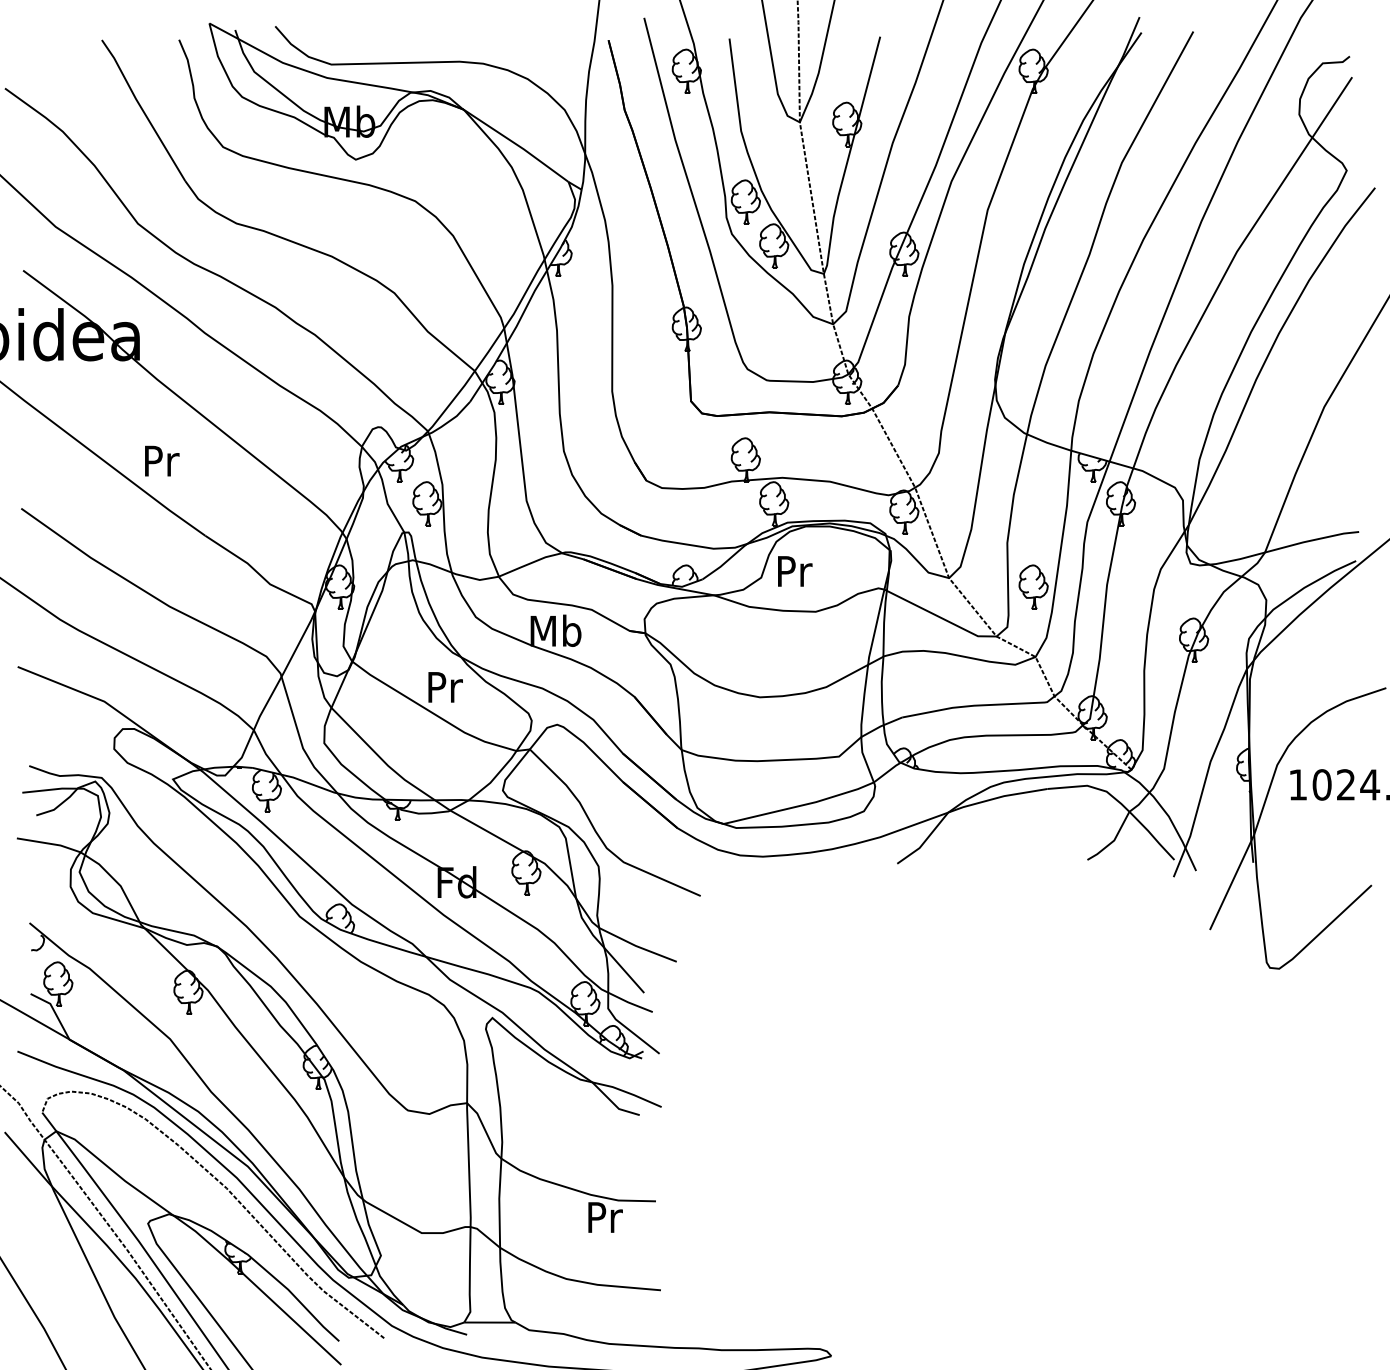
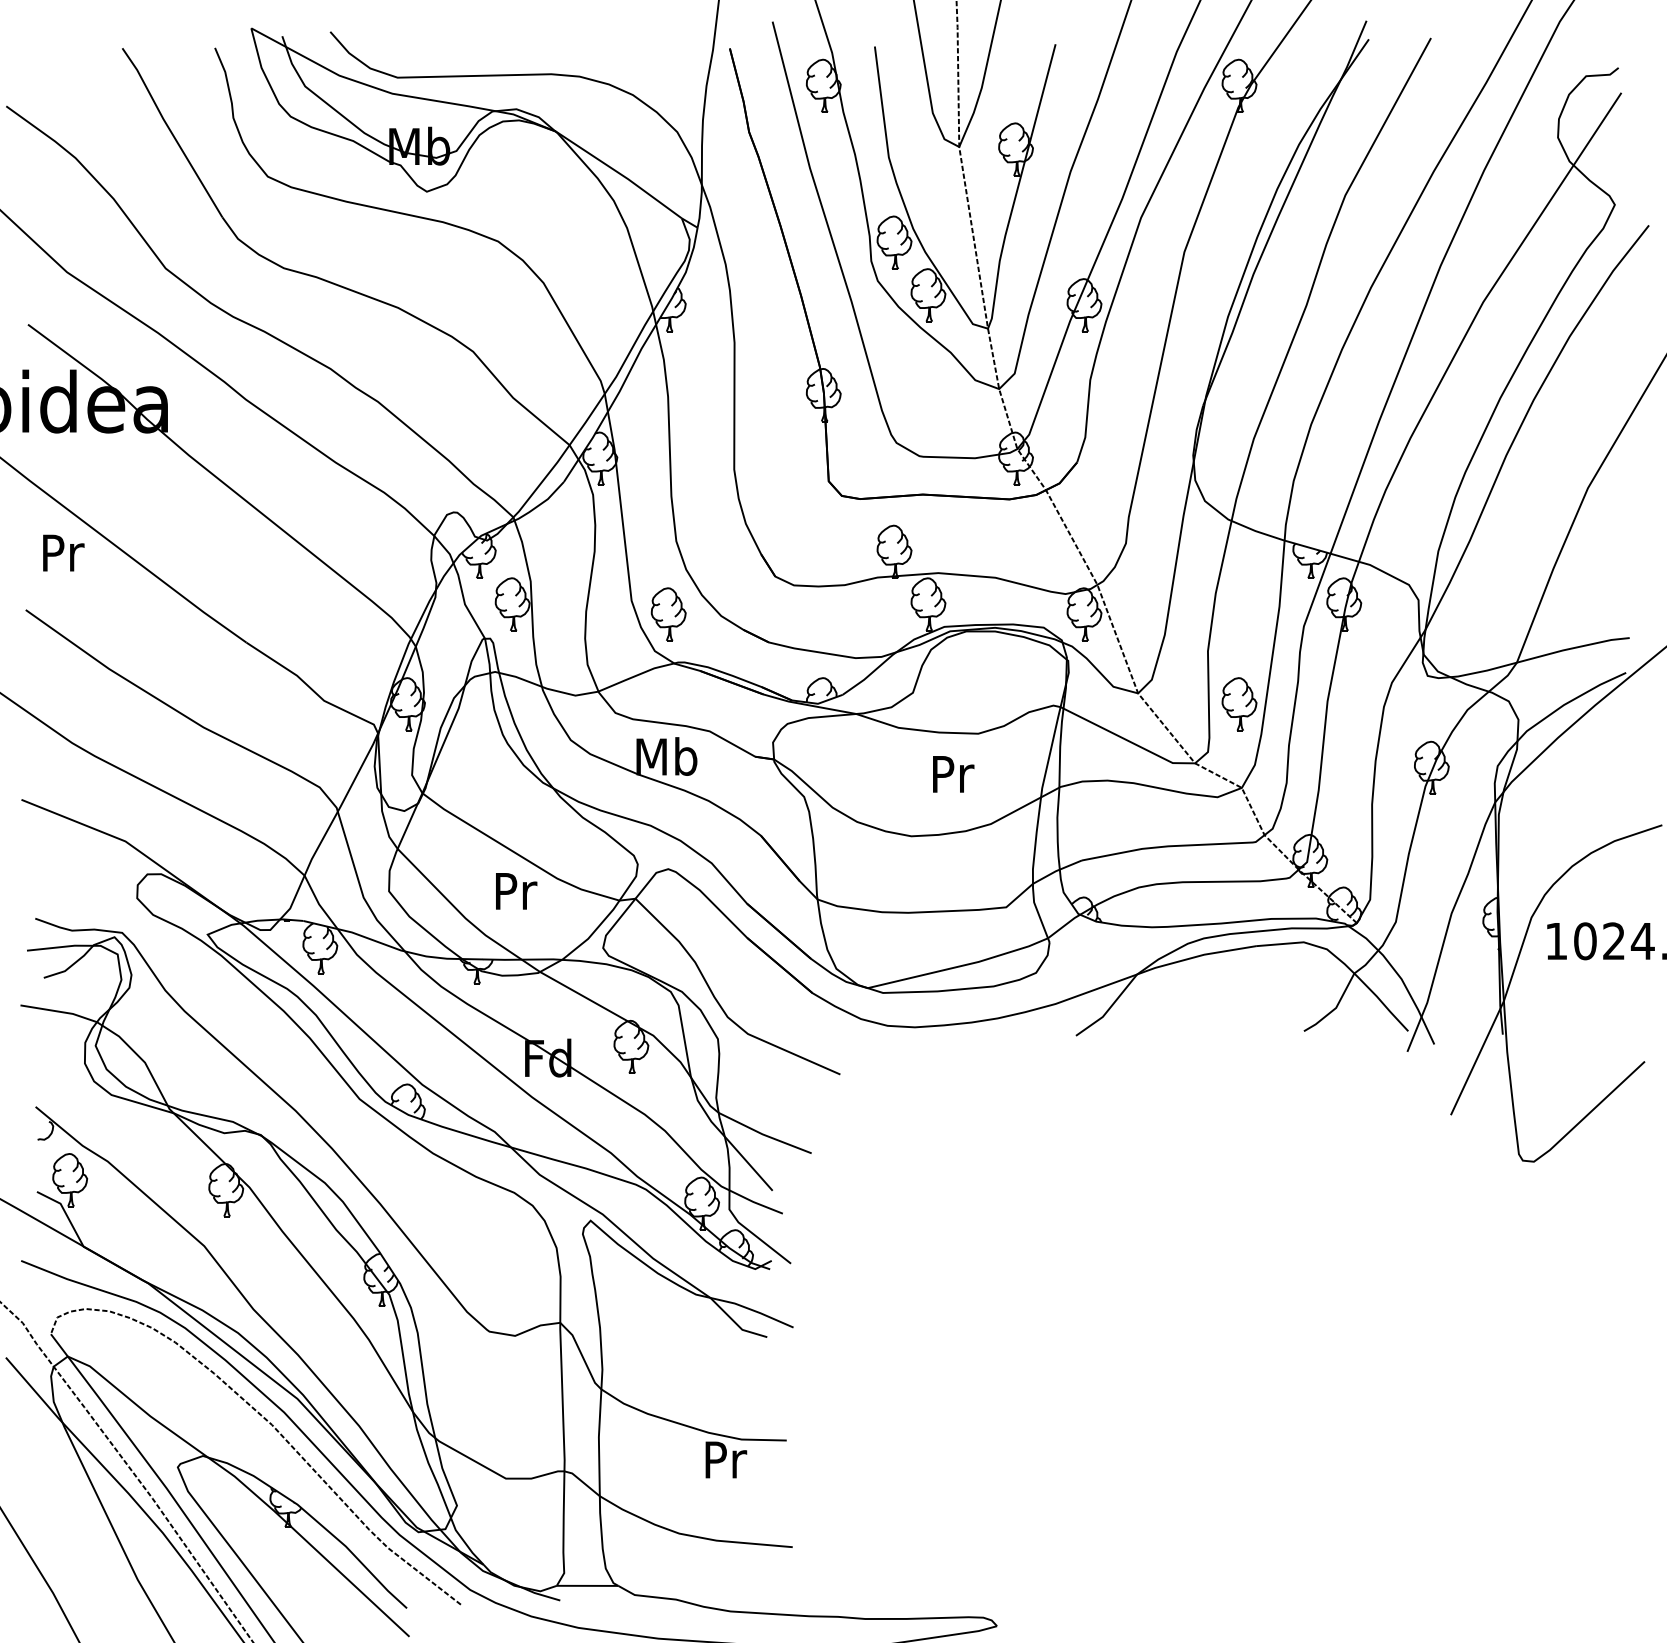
text: (162, 460) -> (63, 552), moved
part: (557, 512) -> (668, 614), added
text: (795, 571) -> (953, 774), moved
text: (445, 687) -> (516, 891), moved

